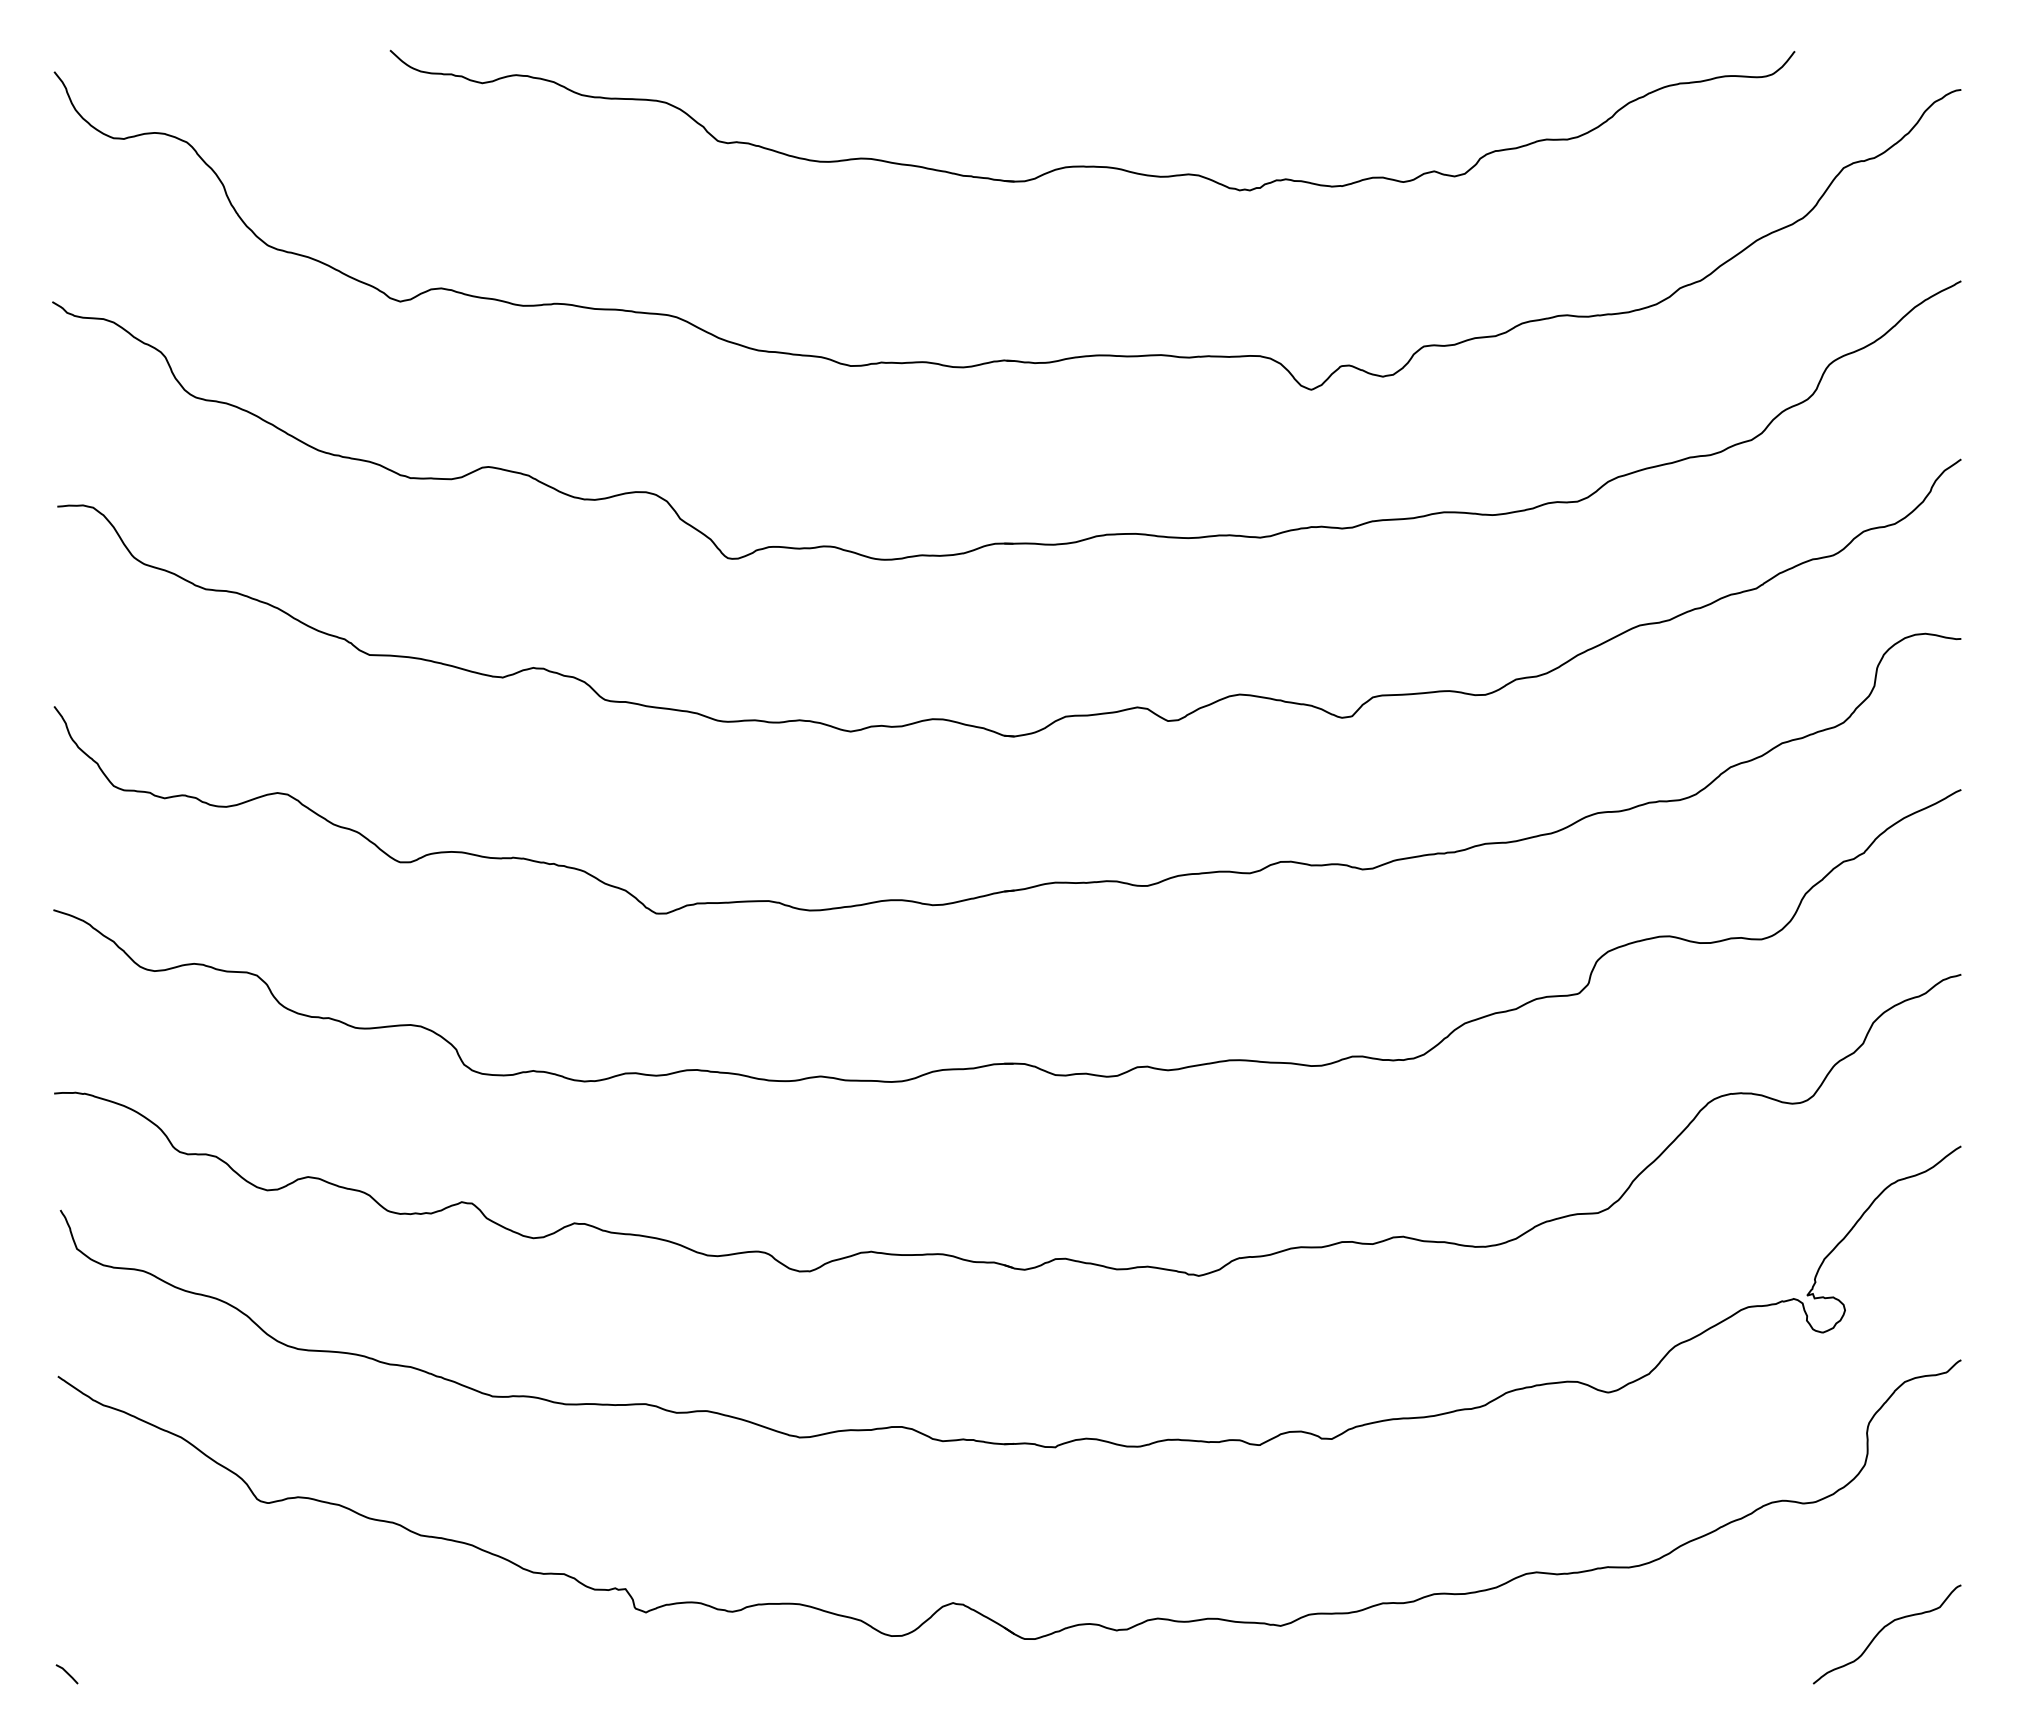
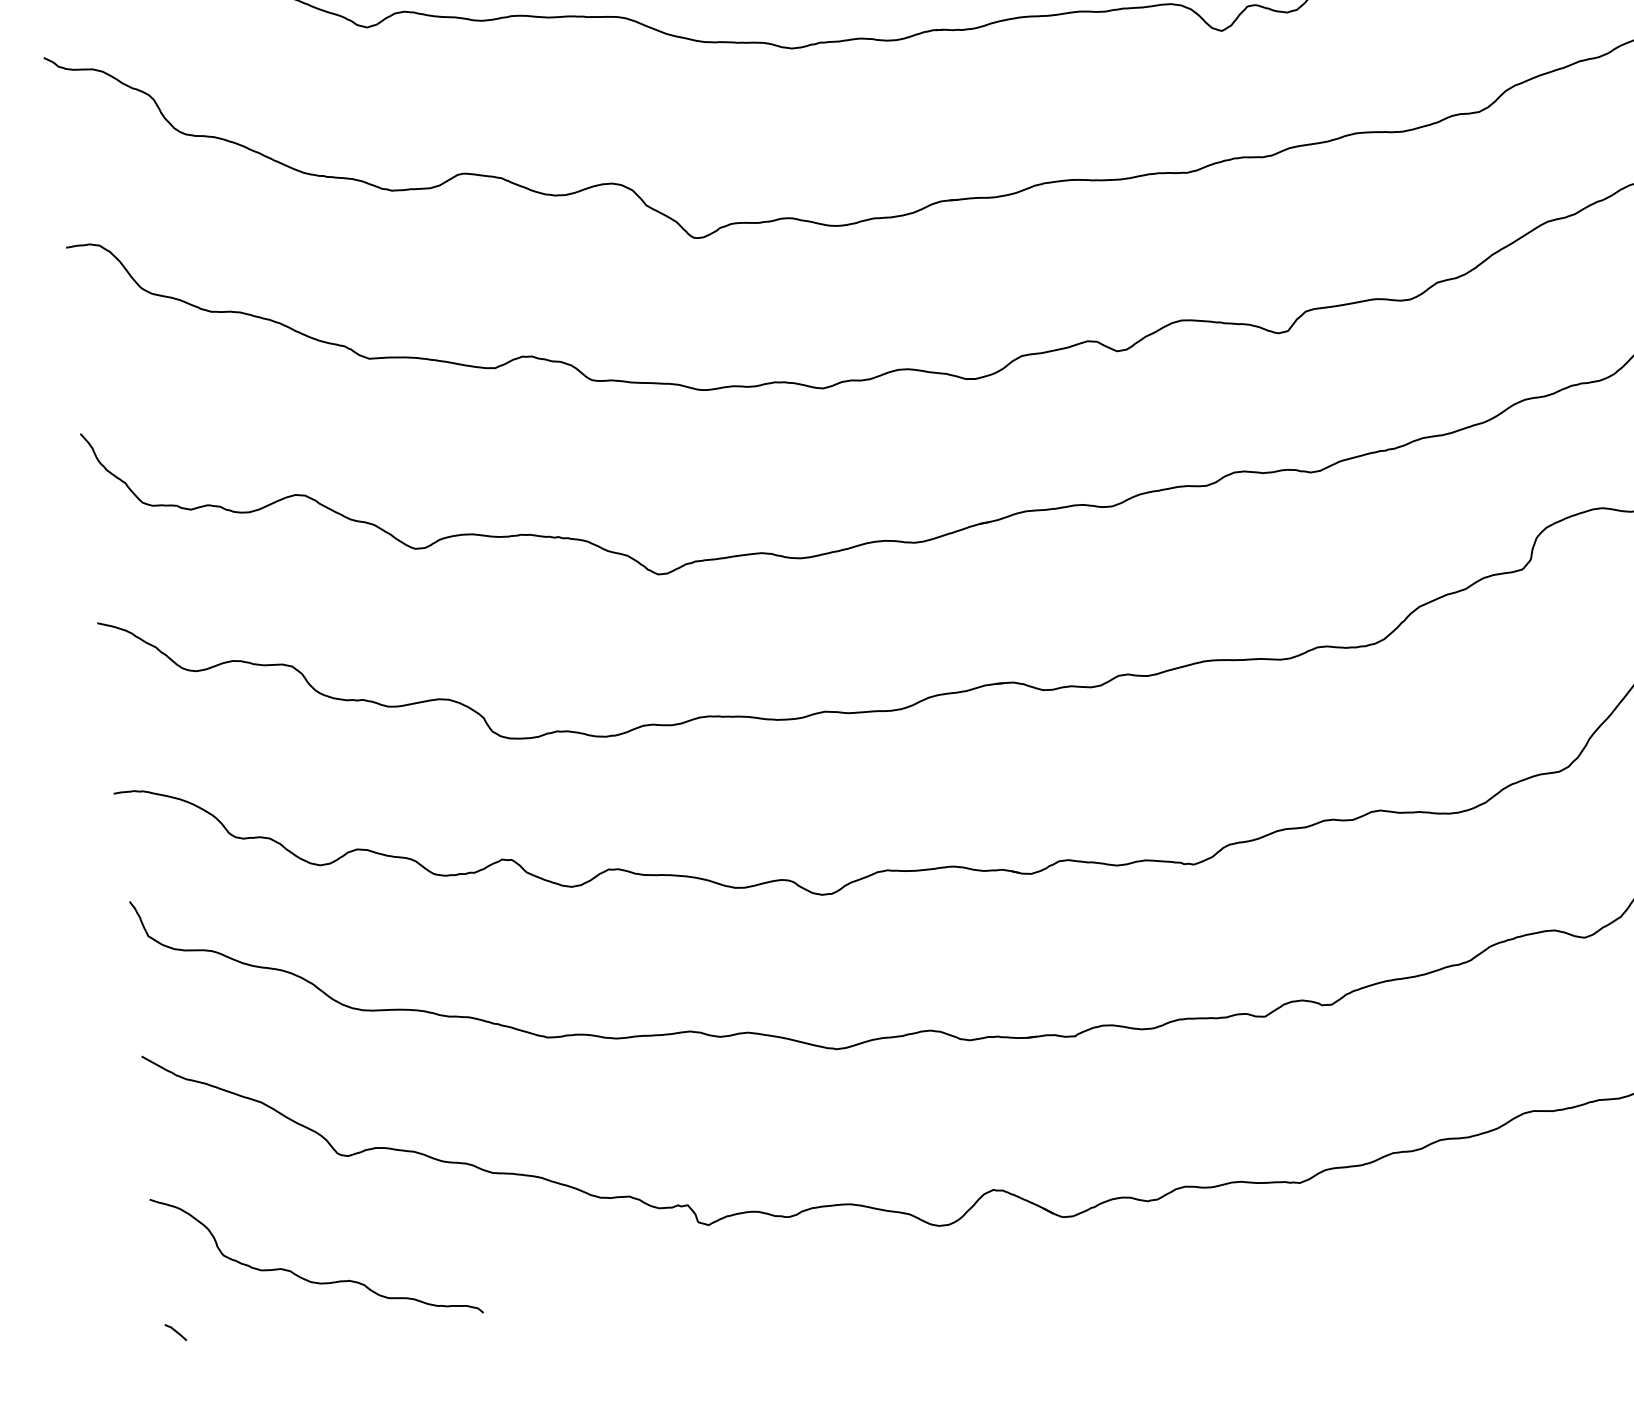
curve: (212, 1630) -> (307, 1279), added

